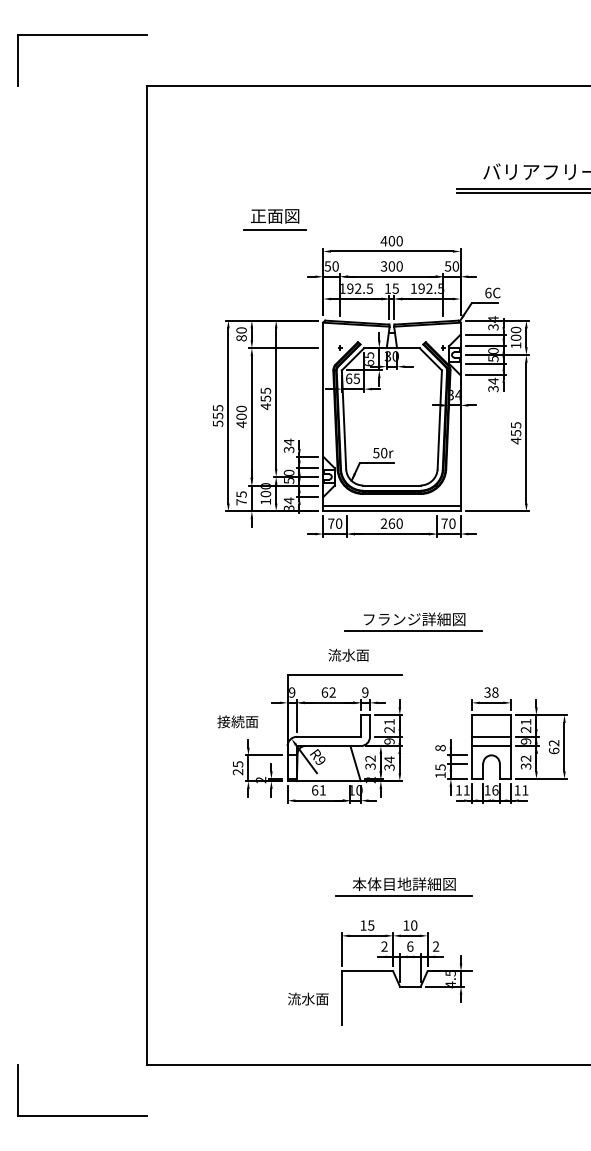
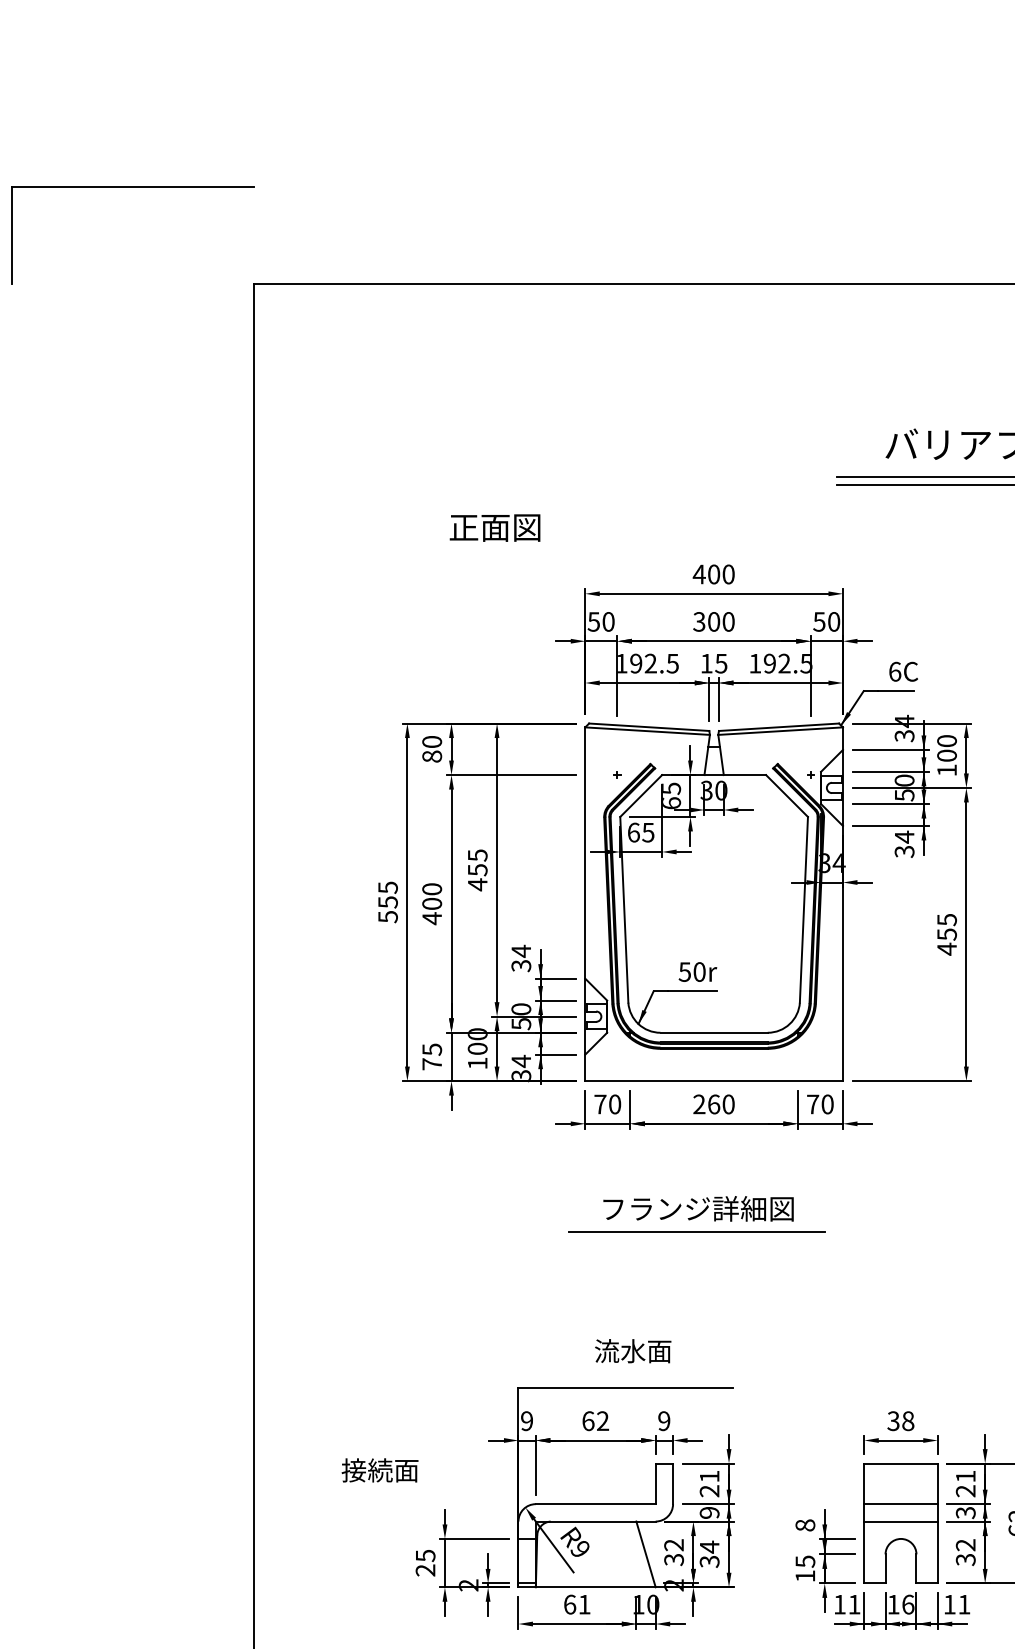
line: (275, 229) -> (495, 552), removed
line: (391, 506) -> (713, 1072), removed
part: (413, 621) -> (696, 1212), moved
text: (237, 721) -> (379, 1469), moved
text: (526, 741) -> (966, 1512), 9 -> 3

